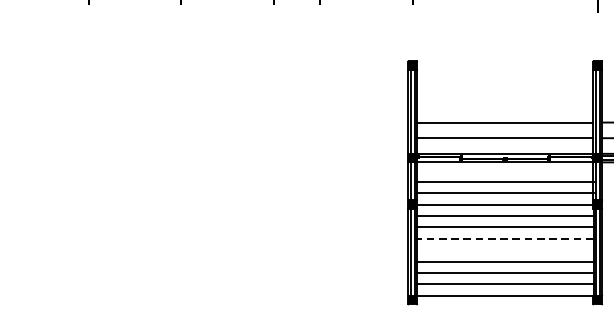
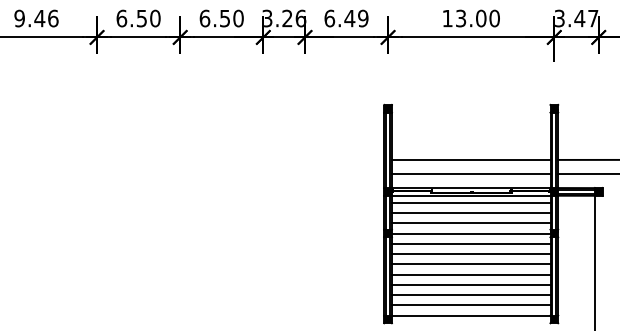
line: (504, 169) -> (470, 202), added
line: (504, 238) -> (470, 264), dashed -> solid
line: (504, 250) -> (470, 274), added

